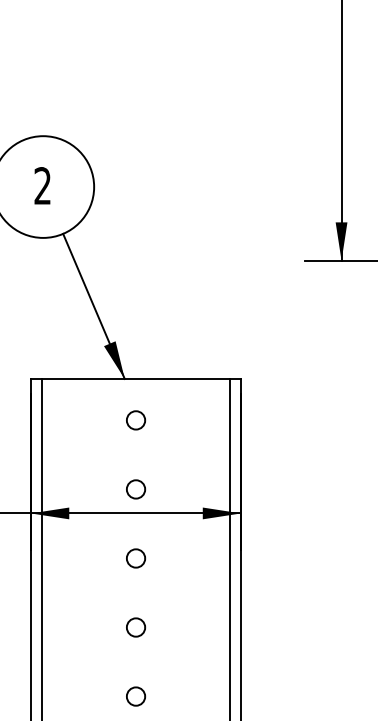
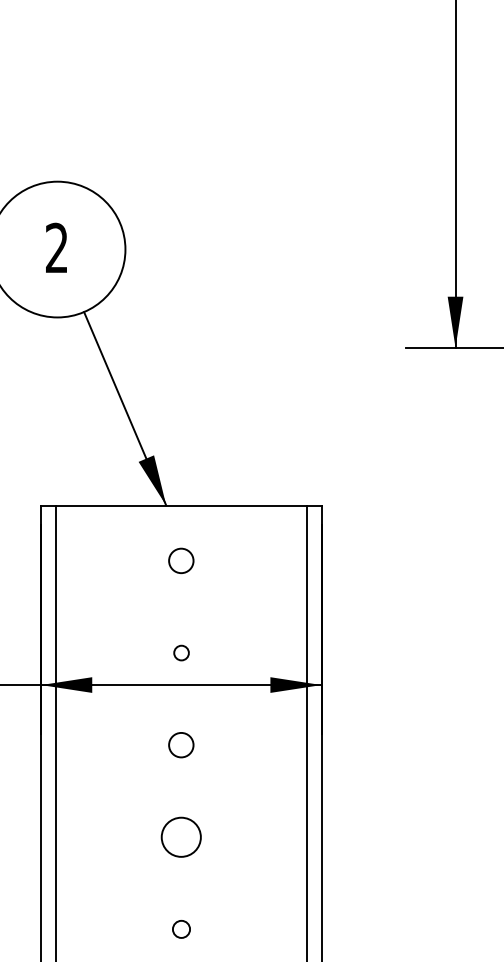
circle: (136, 489) -> (181, 653), size x0.6
circle: (135, 627) -> (180, 837), size x1.6
circle: (136, 696) -> (181, 929), size x0.7

